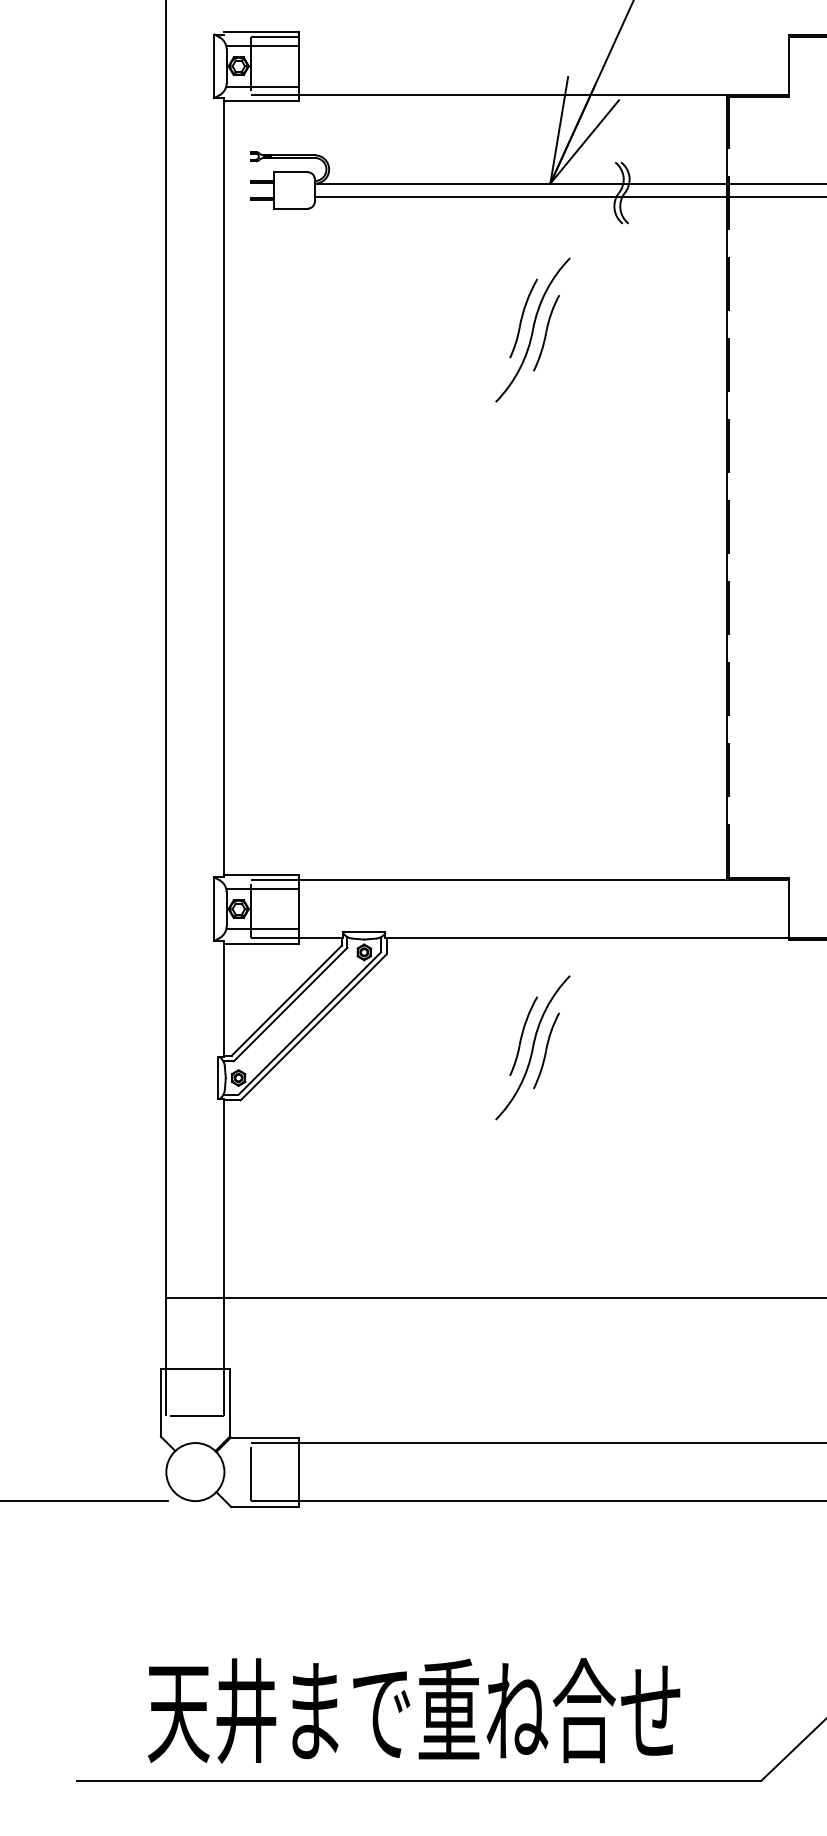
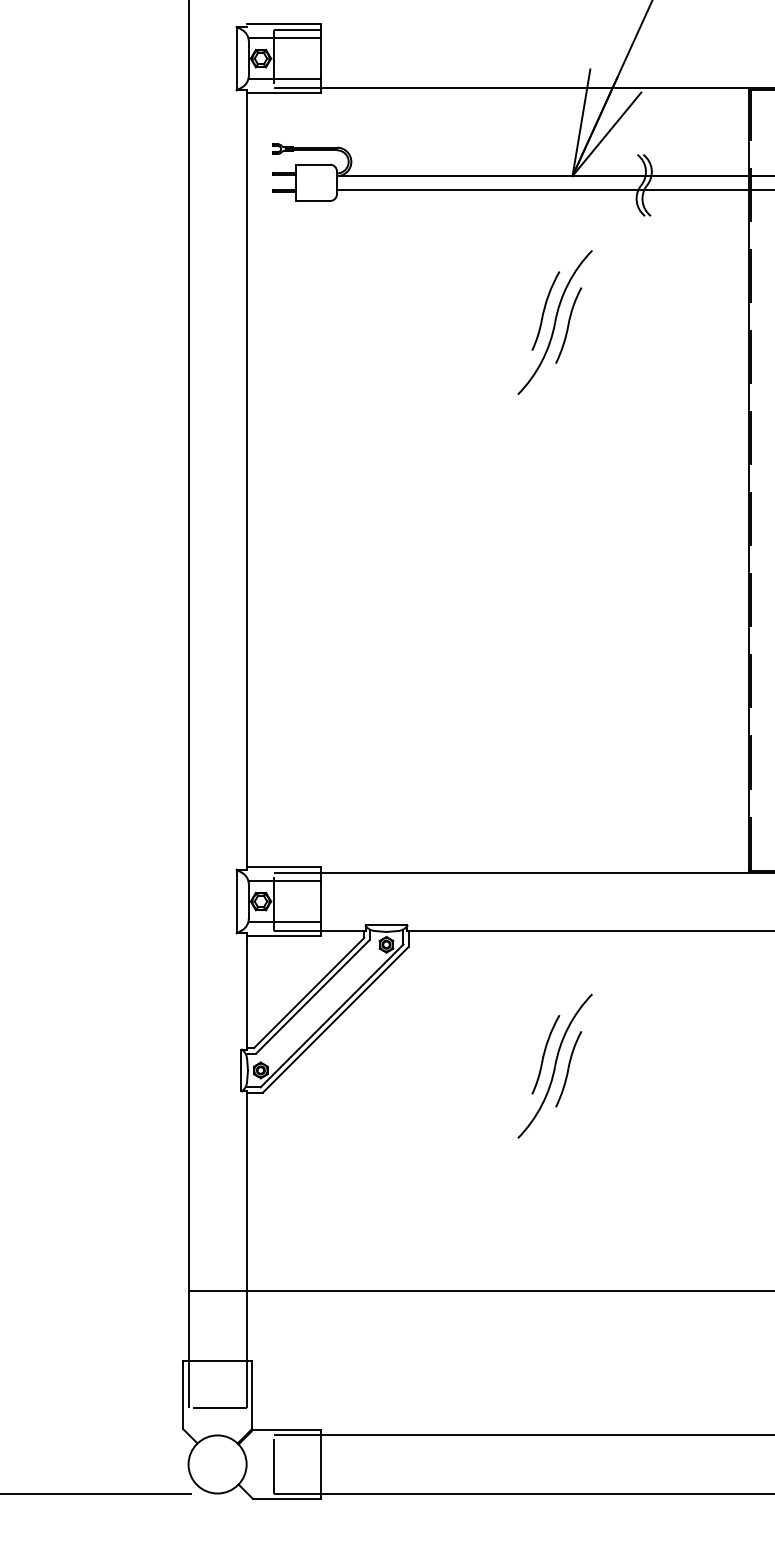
part: (532, 1047) -> (554, 1065), moved

